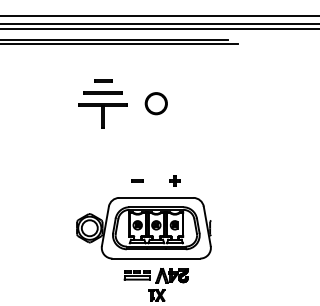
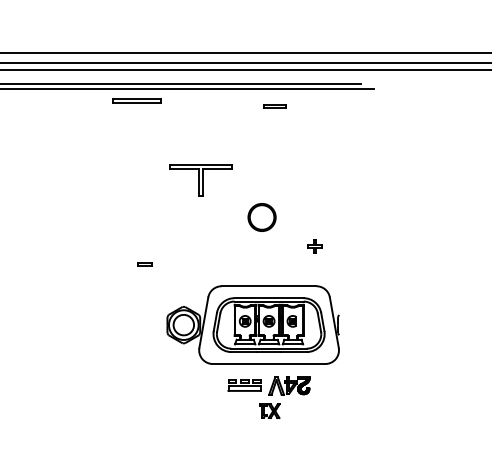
line: (102, 80) -> (274, 105), moved
part: (102, 92) -> (136, 100), moved
circle: (155, 103) -> (261, 217), moved
part: (137, 180) -> (144, 264), moved
part: (174, 180) -> (314, 246), moved

